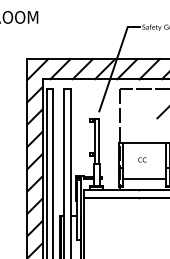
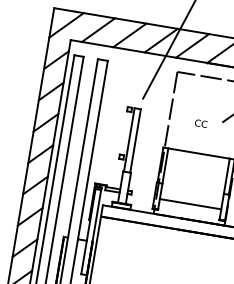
text: (142, 159) -> (201, 122), moved

